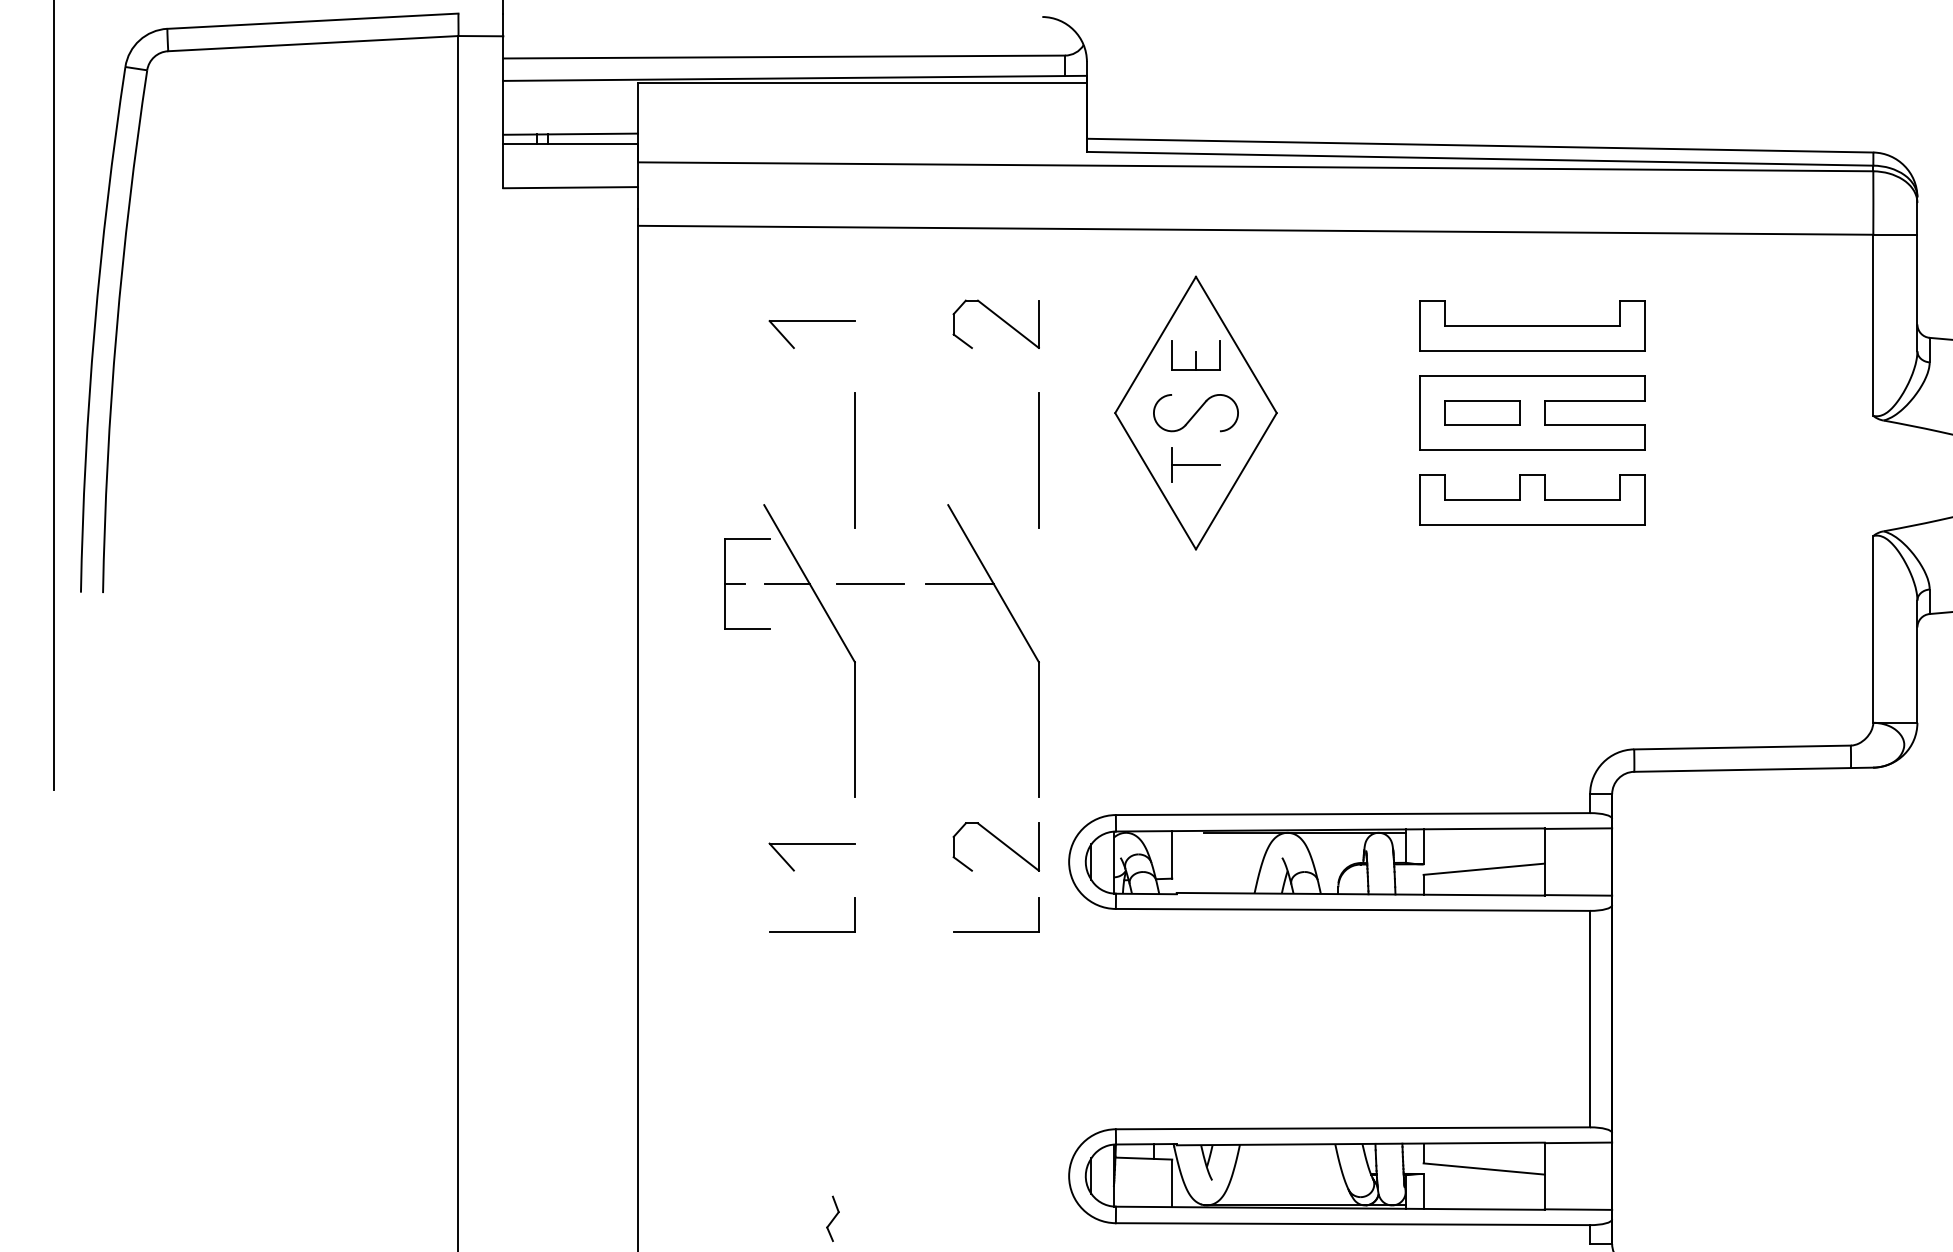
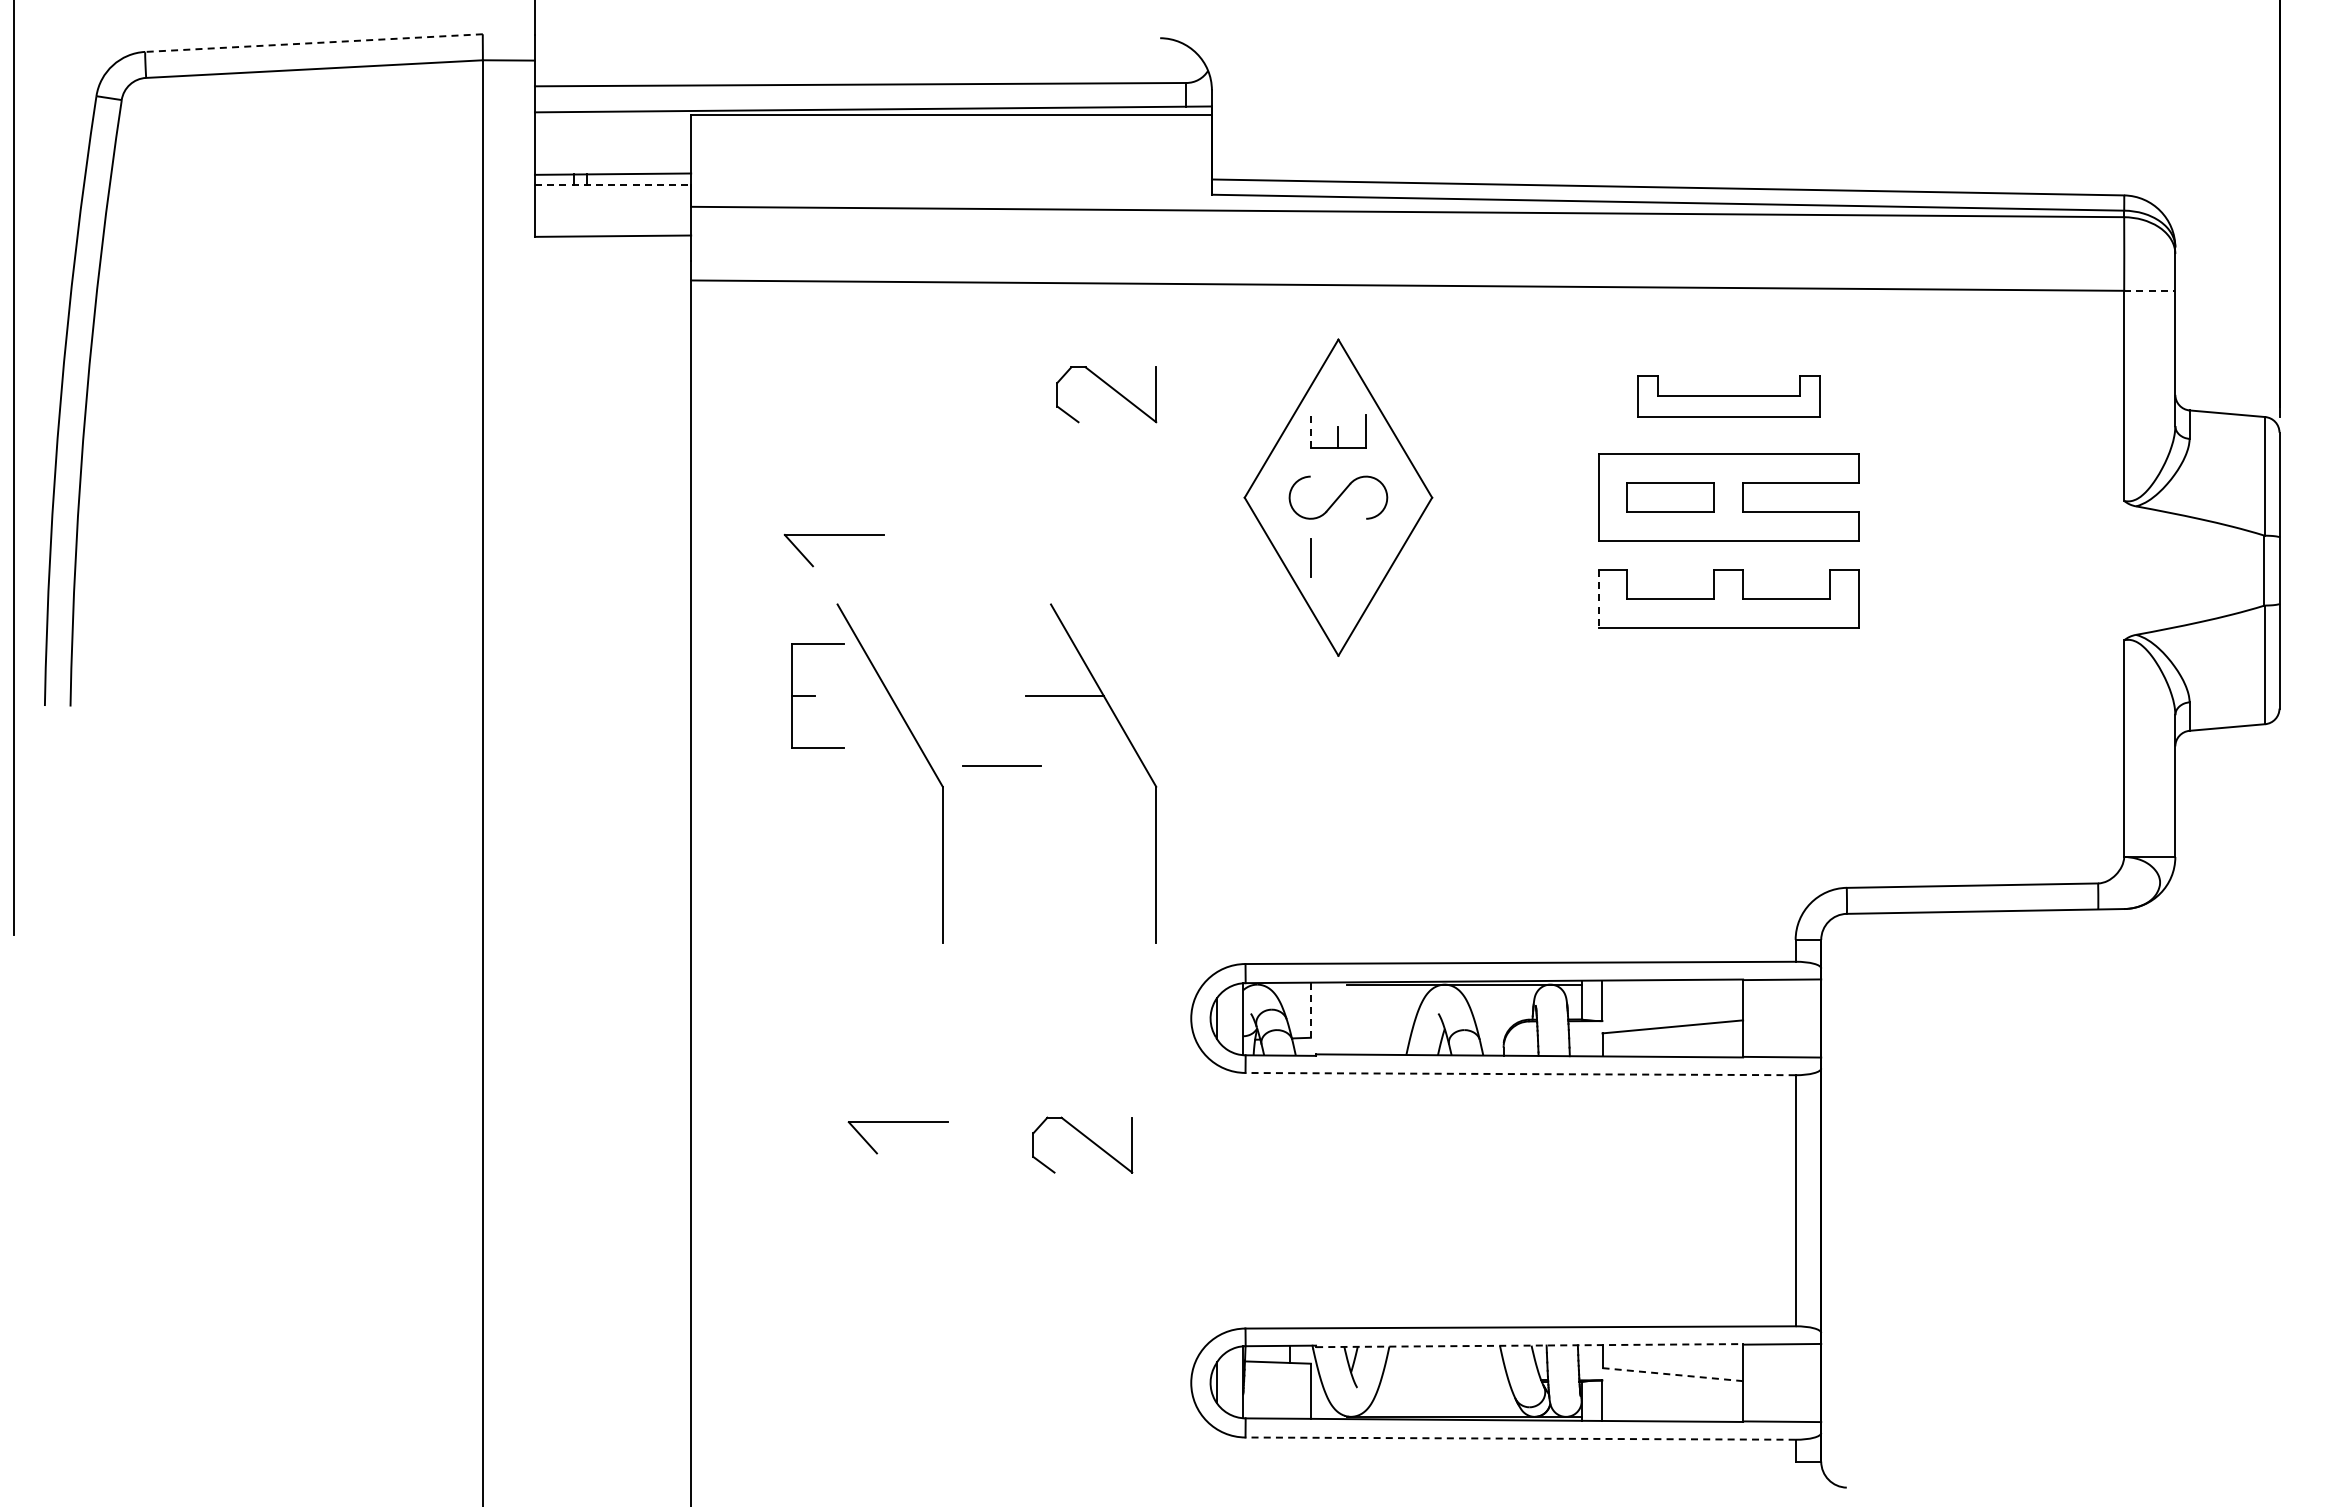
line: (312, 21) -> (313, 43), solid -> dashed
line: (571, 143) -> (613, 185), solid -> dashed
line: (1895, 234) -> (2149, 290), solid -> dashed
part: (811, 321) -> (833, 535), moved
part: (1532, 324) -> (1728, 395), size x0.7
line: (1171, 356) -> (1310, 431), solid -> dashed
line: (854, 460) -> (942, 552), removed
line: (1039, 460) -> (1156, 552), removed
line: (1196, 464) -> (1338, 557), removed
line: (1420, 499) -> (1598, 598), solid -> dashed
line: (787, 583) -> (864, 695), removed
line: (870, 583) -> (1001, 765), moved
part: (1000, 842) -> (1087, 1139), moved
part: (811, 843) -> (897, 1122), moved
line: (1171, 855) -> (1310, 1010), solid -> dashed
line: (1352, 910) -> (1520, 1074), solid -> dashed
part: (812, 930) -> (893, 1098), removed
part: (996, 930) -> (1106, 1098), removed
line: (1360, 1143) -> (1529, 1345), solid -> dashed
line: (1483, 1168) -> (1672, 1374), solid -> dashed
part: (833, 1218) -> (917, 1432), removed
line: (1352, 1224) -> (1520, 1438), solid -> dashed

